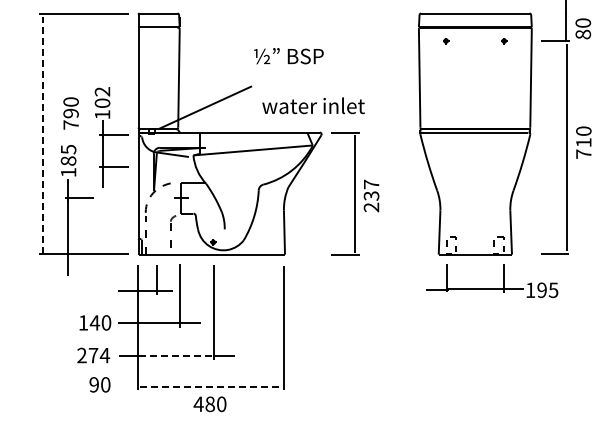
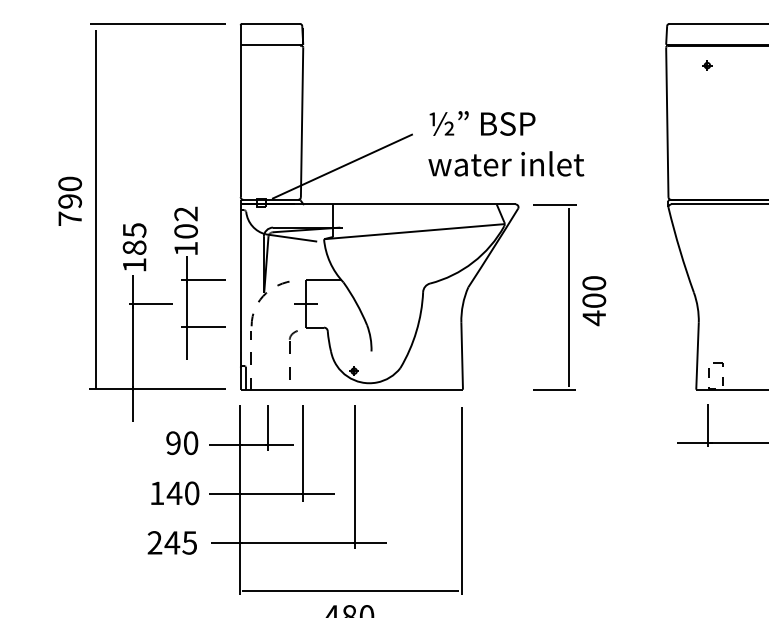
text: (288, 56) -> (481, 123), moved
text: (70, 113) -> (69, 201), moved
line: (42, 135) -> (94, 208), dashed -> solid
part: (111, 137) -> (199, 283), moved
text: (371, 195) -> (594, 300), 237 -> 400
text: (99, 355) -> (181, 542), 274 -> 245
line: (176, 355) -> (298, 542), dashed -> solid
text: (99, 384) -> (181, 442), moved
line: (211, 387) -> (351, 591), dashed -> solid

